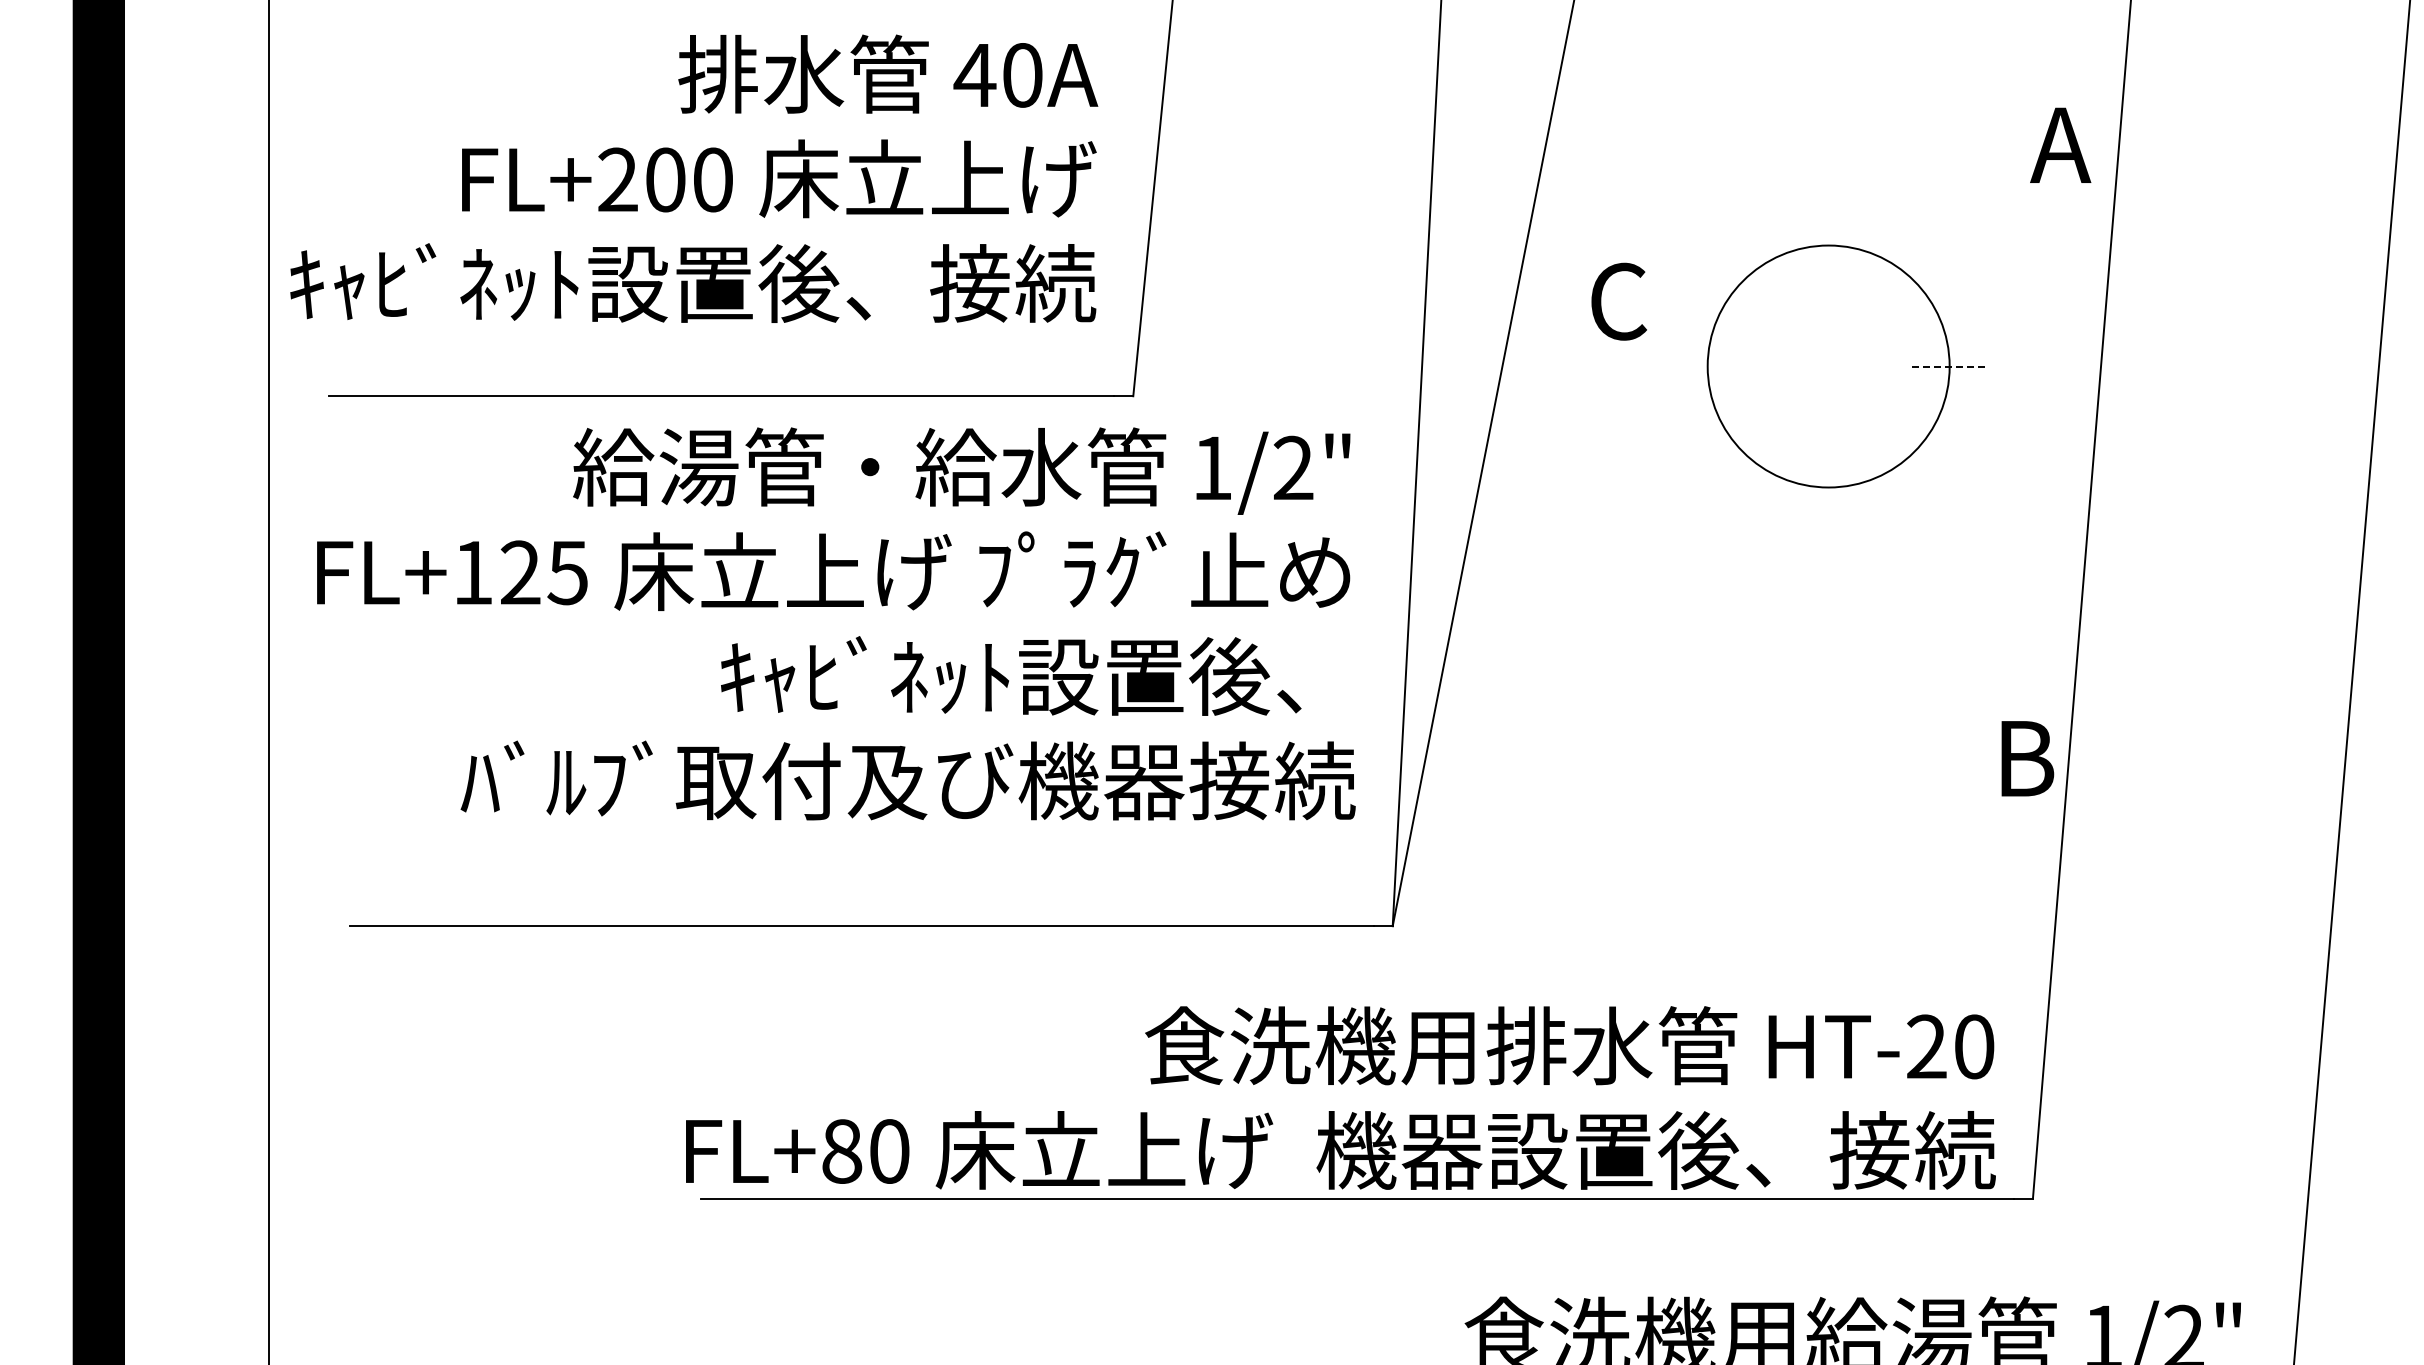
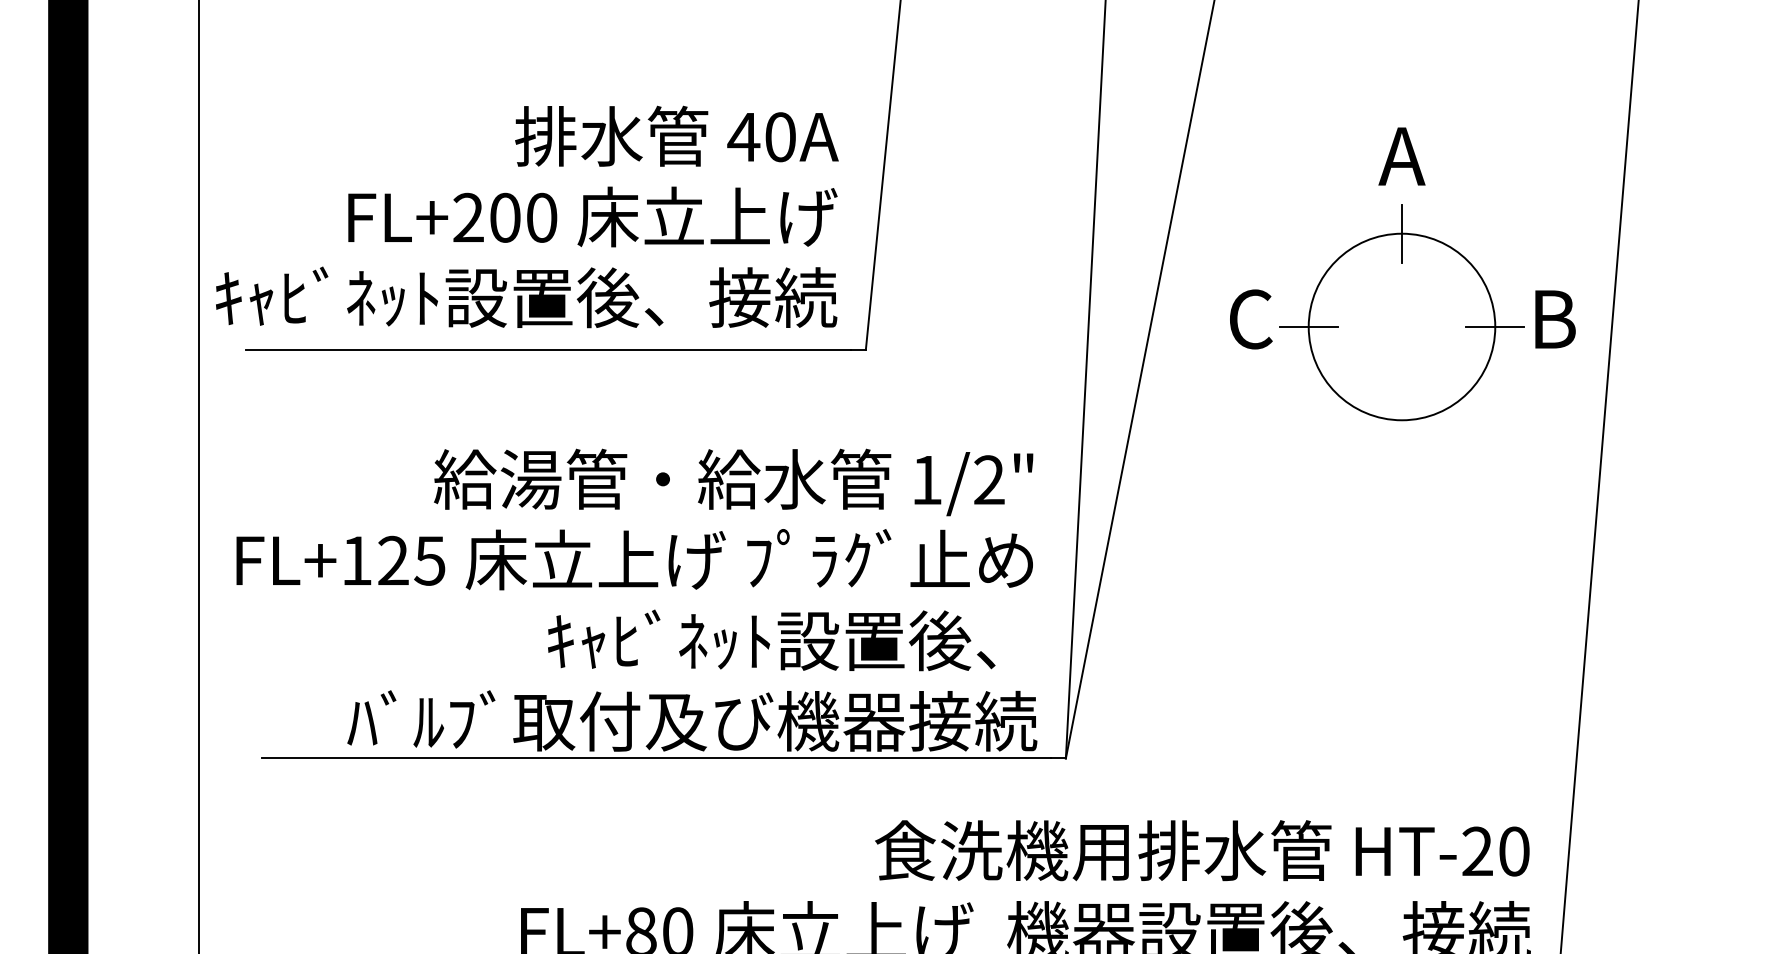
text: (2060, 144) -> (1401, 155), moved
text: (694, 178) -> (527, 216), moved
line: (1828, 245) -> (1401, 233), added
text: (1618, 301) -> (1250, 319), moved
line: (1707, 366) -> (1308, 326), added
line: (1949, 366) -> (1495, 326), dashed -> solid
text: (836, 623) -> (637, 599), moved
text: (2027, 758) -> (1555, 319), moved

